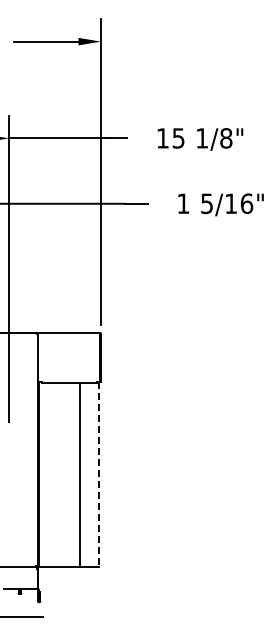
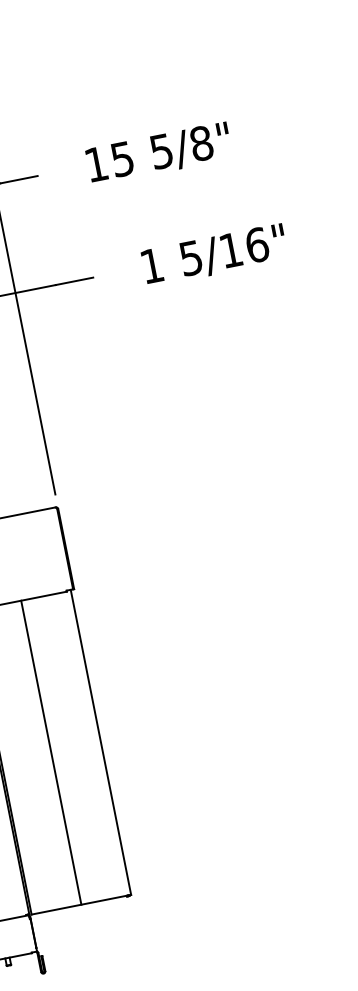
text: (201, 138) -> (160, 151), 1/8" -> 5/8"
line: (79, 474) -> (50, 752), moved
line: (99, 475) -> (102, 743), dashed -> solid

